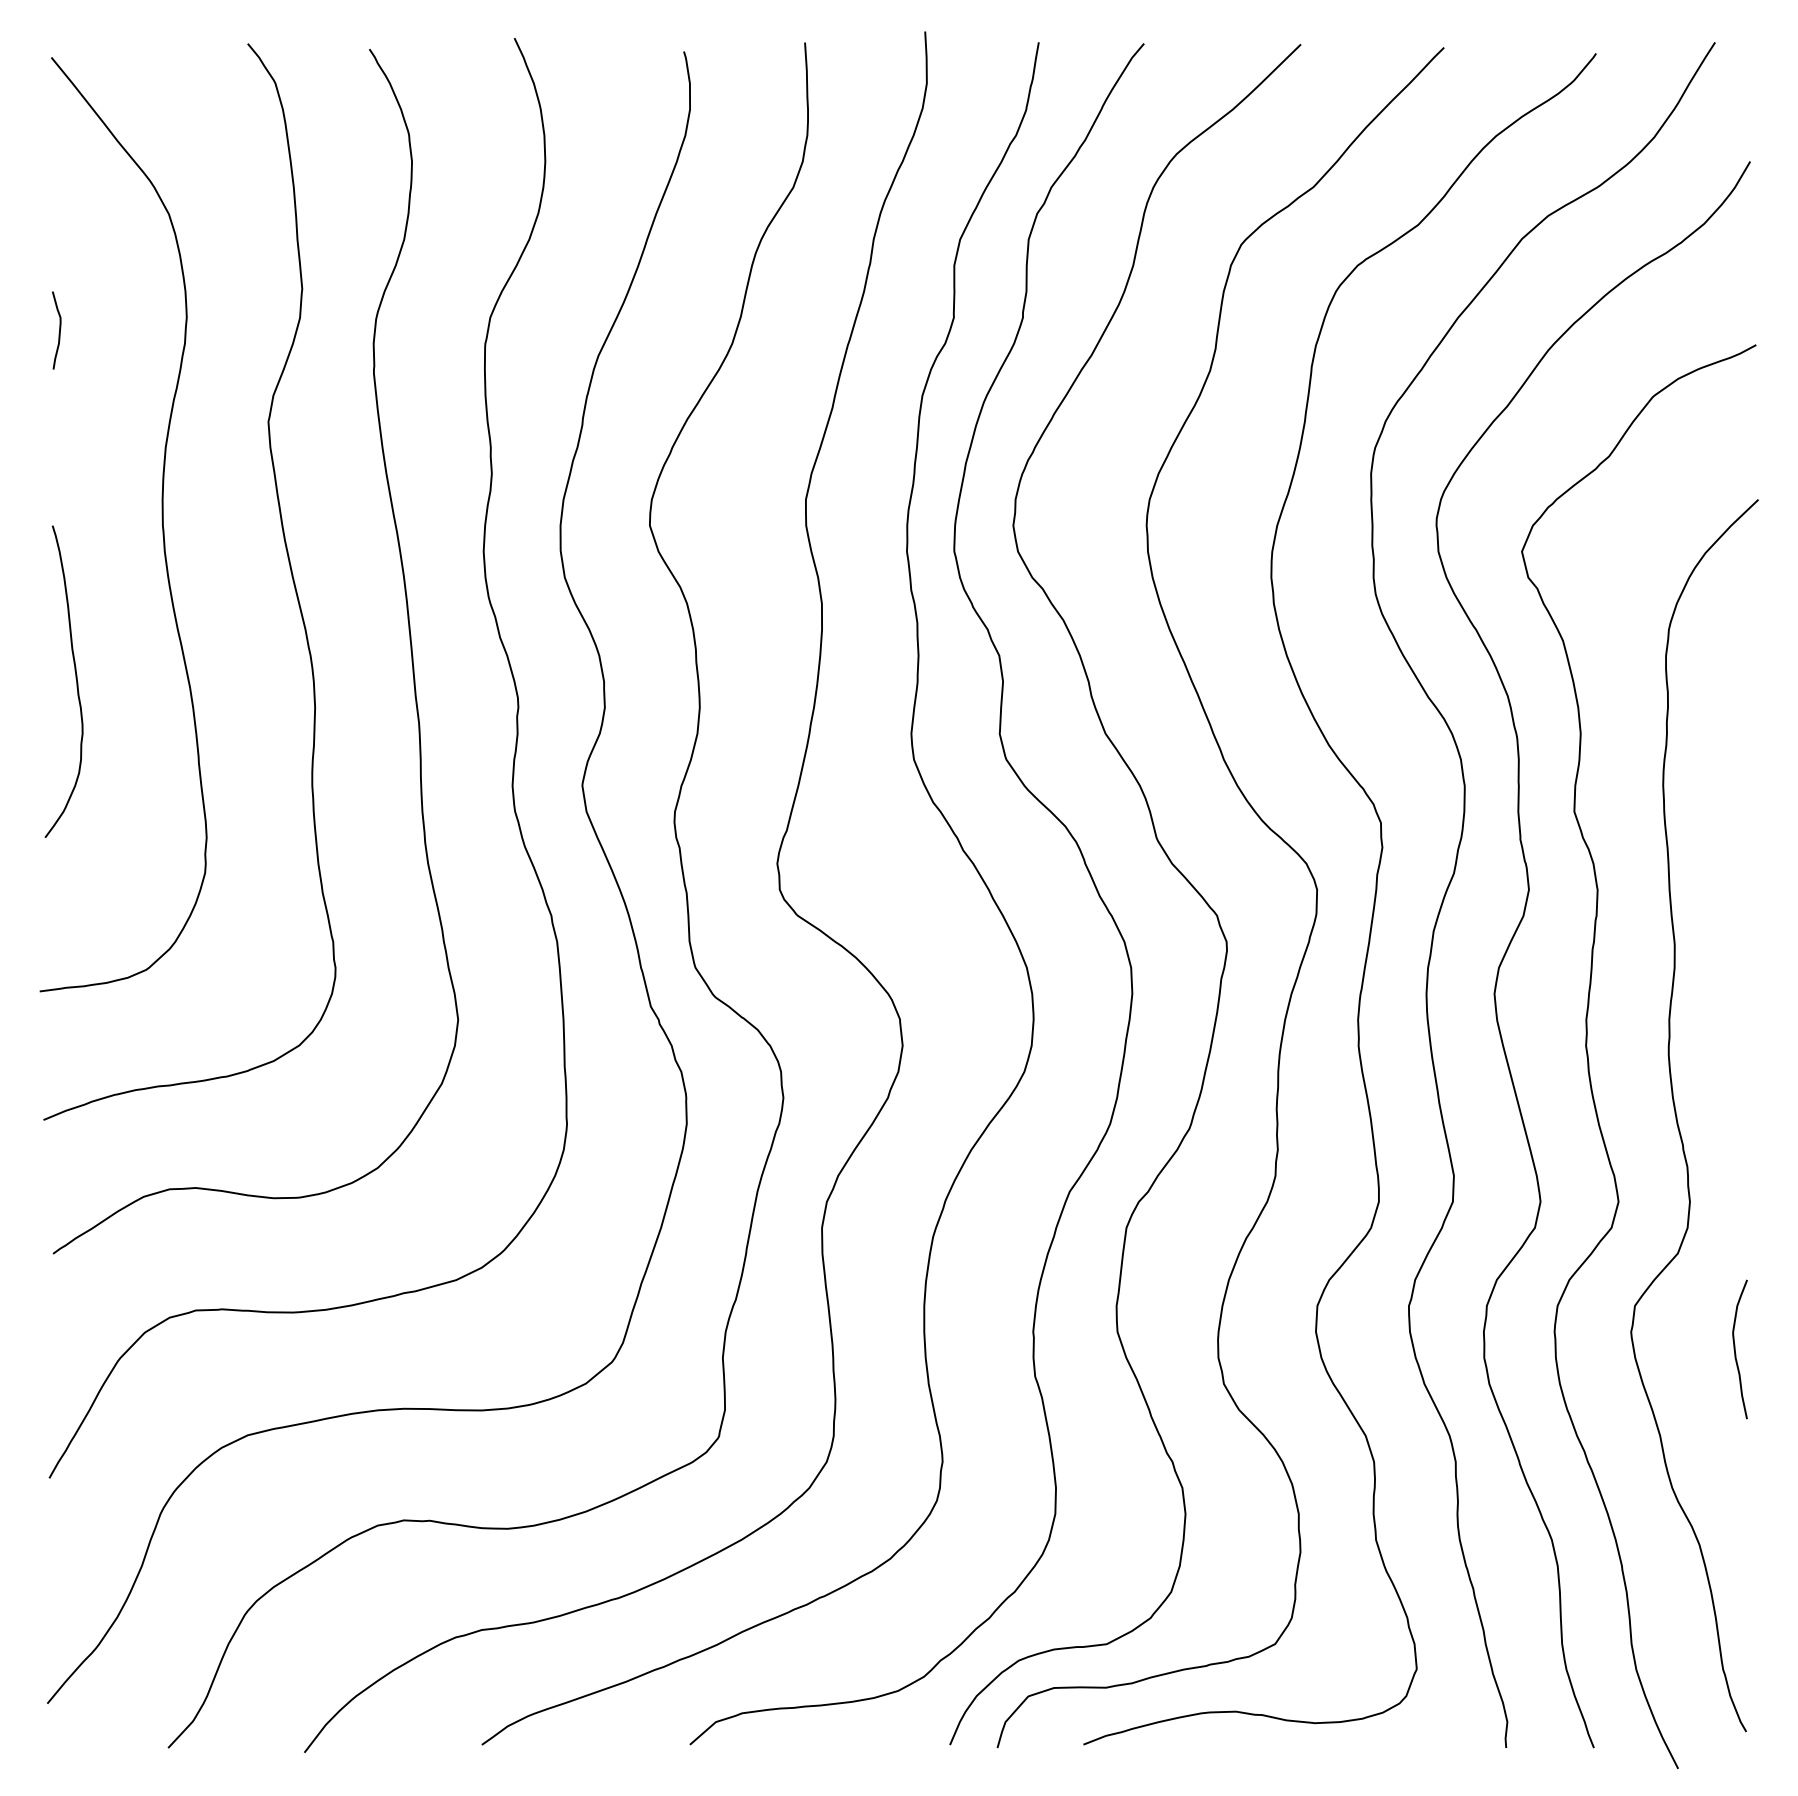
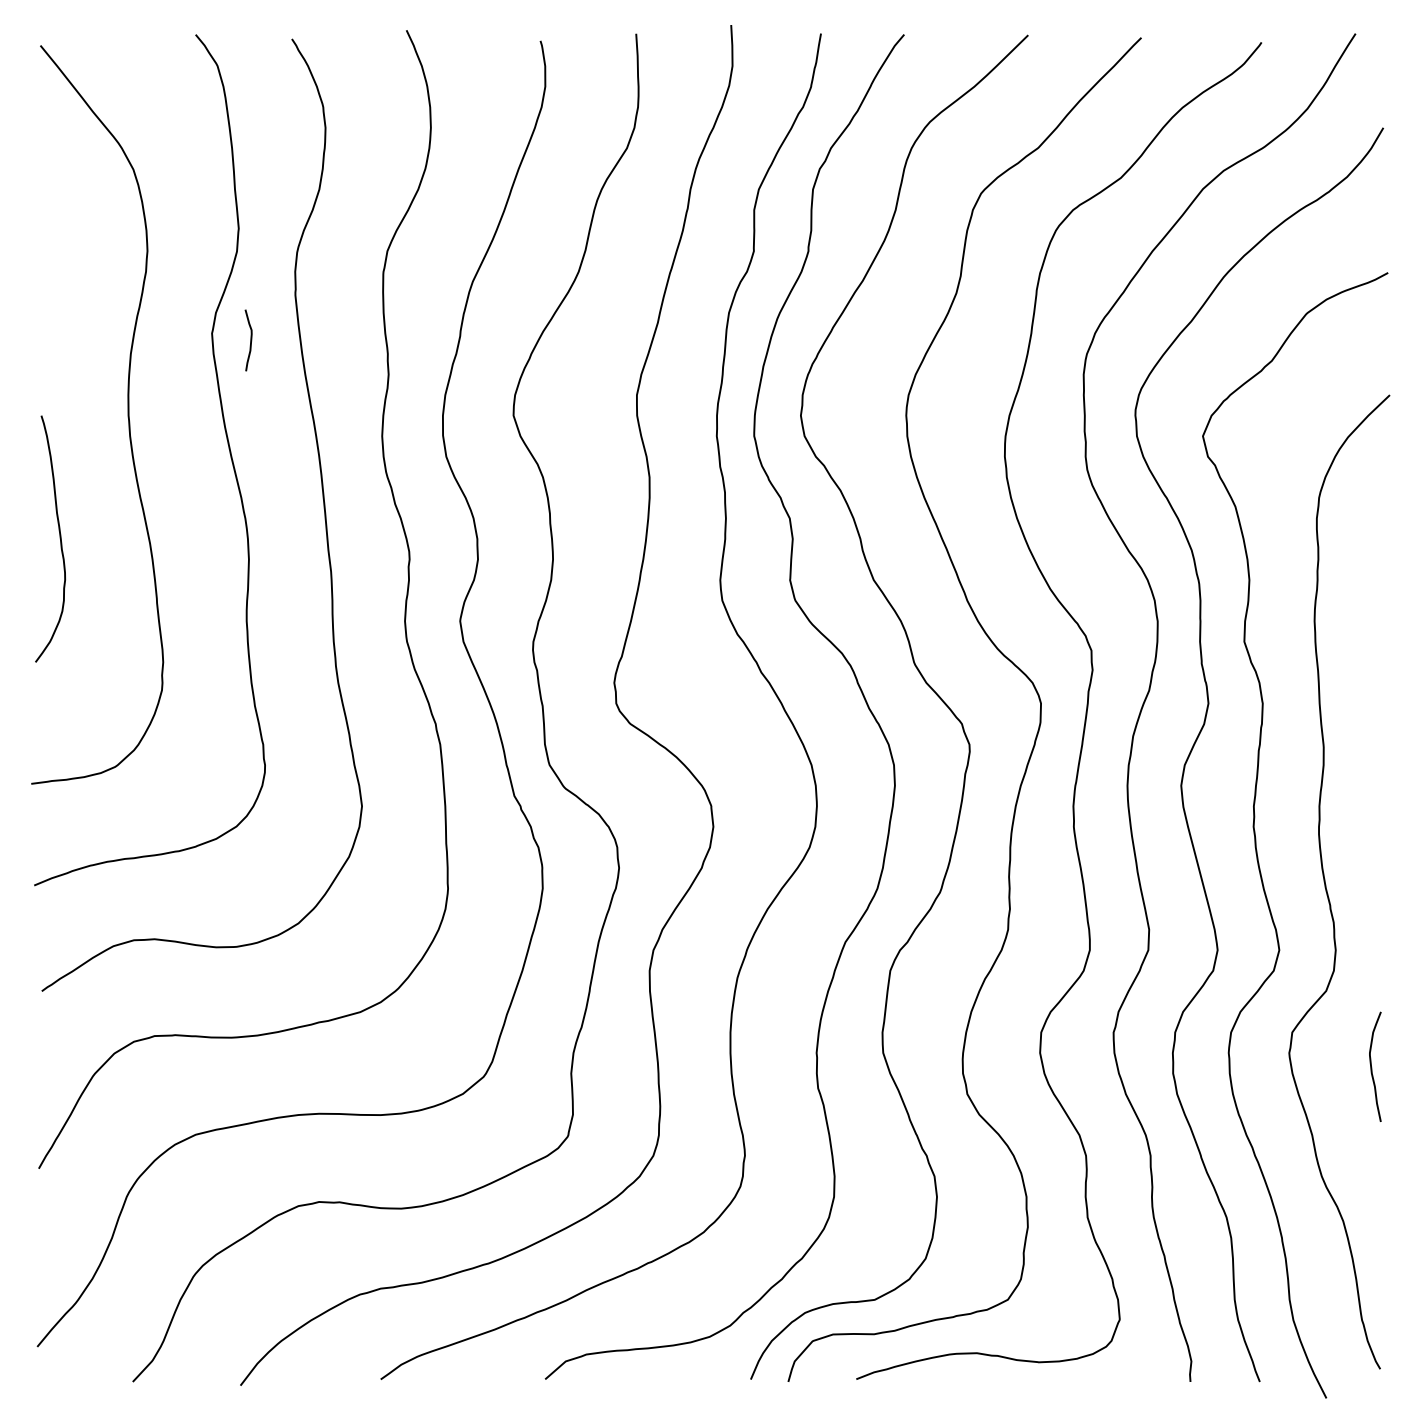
curve: (59, 330) -> (250, 340), moved

